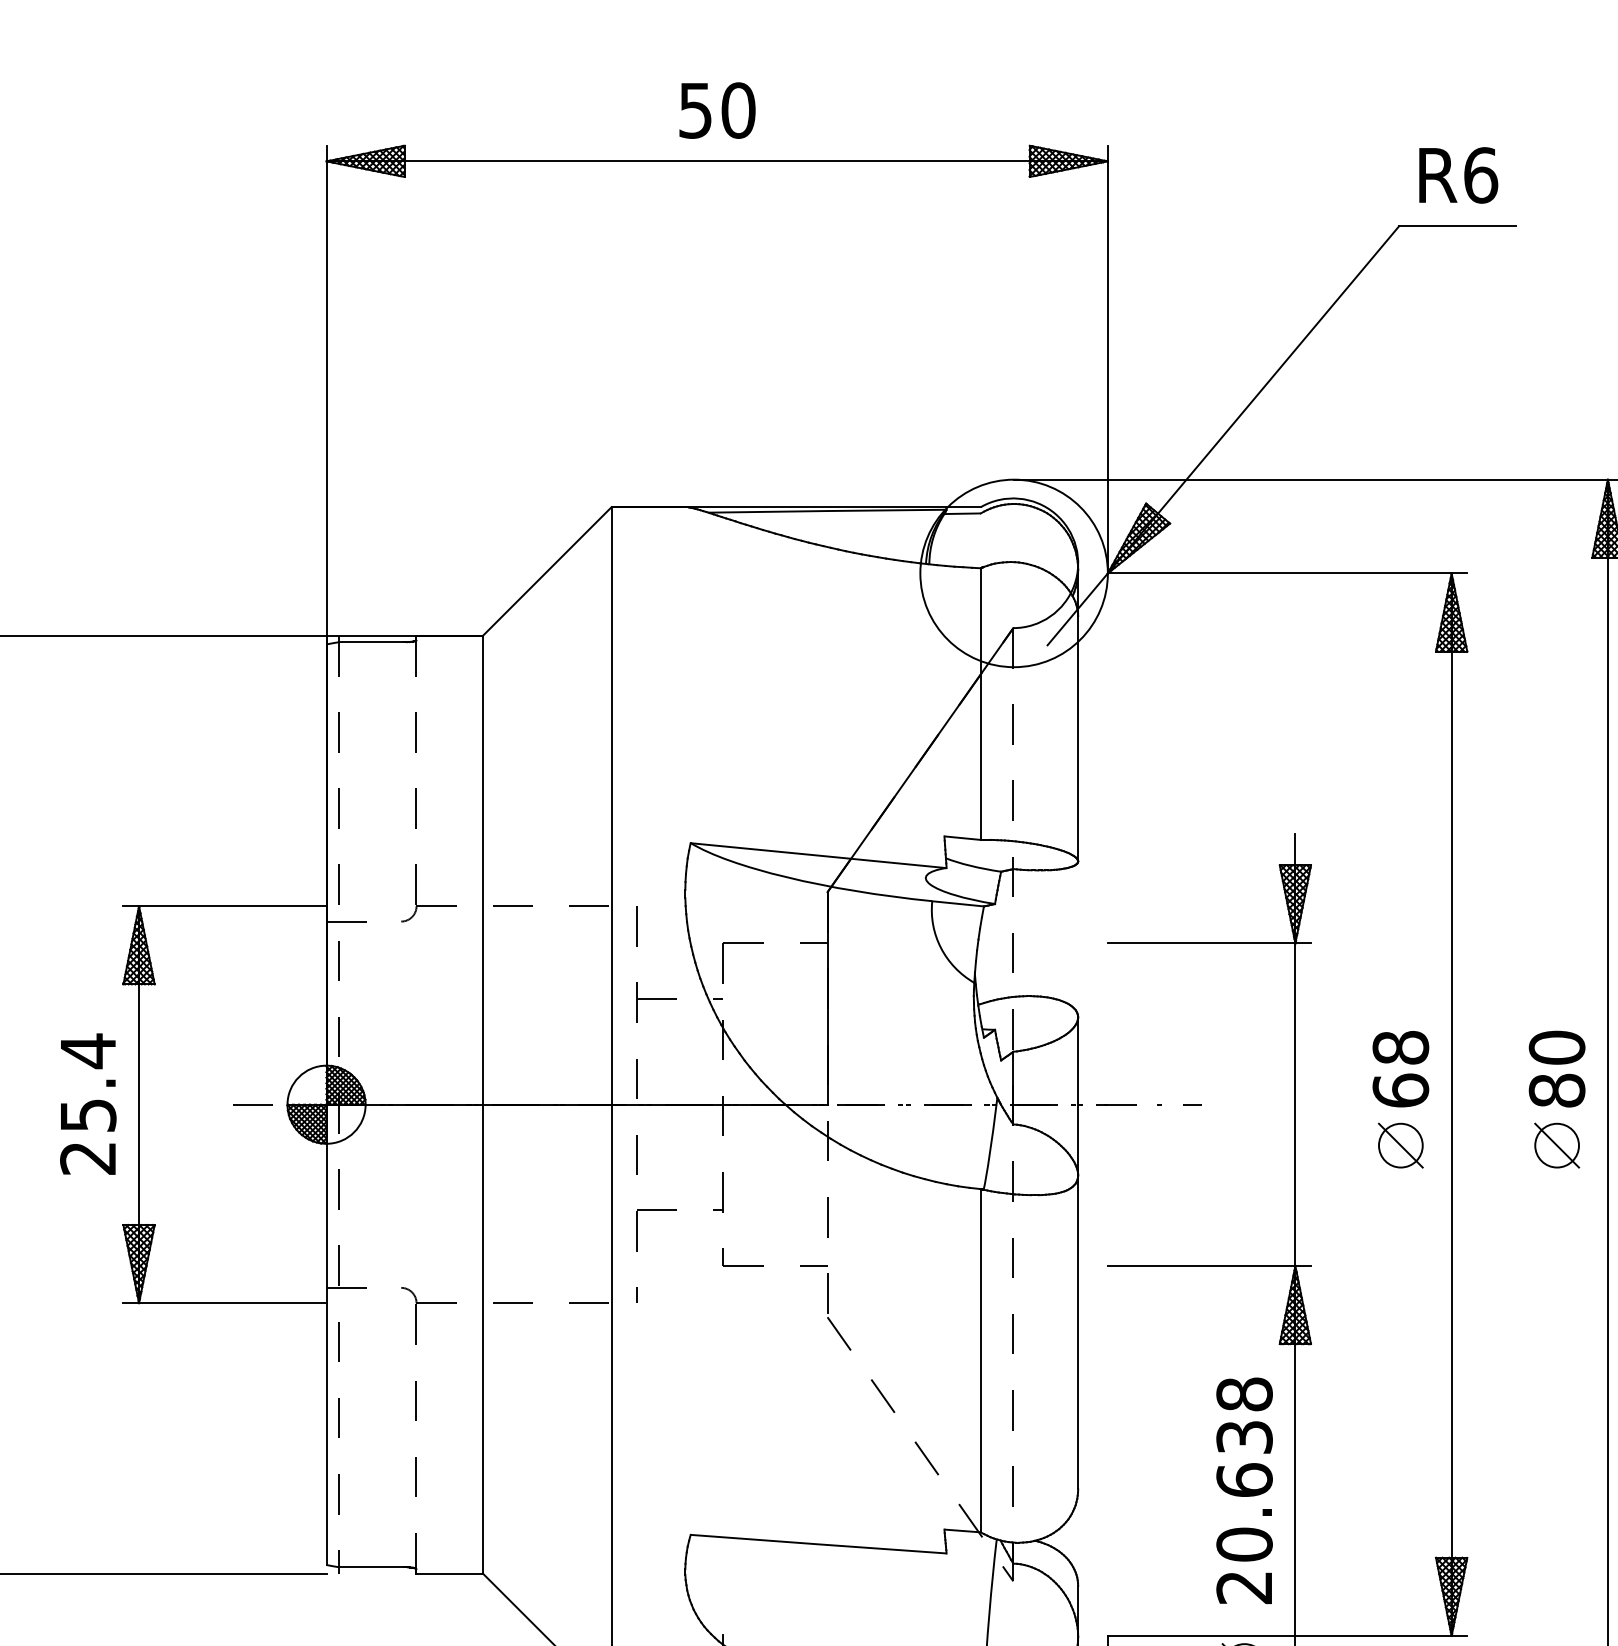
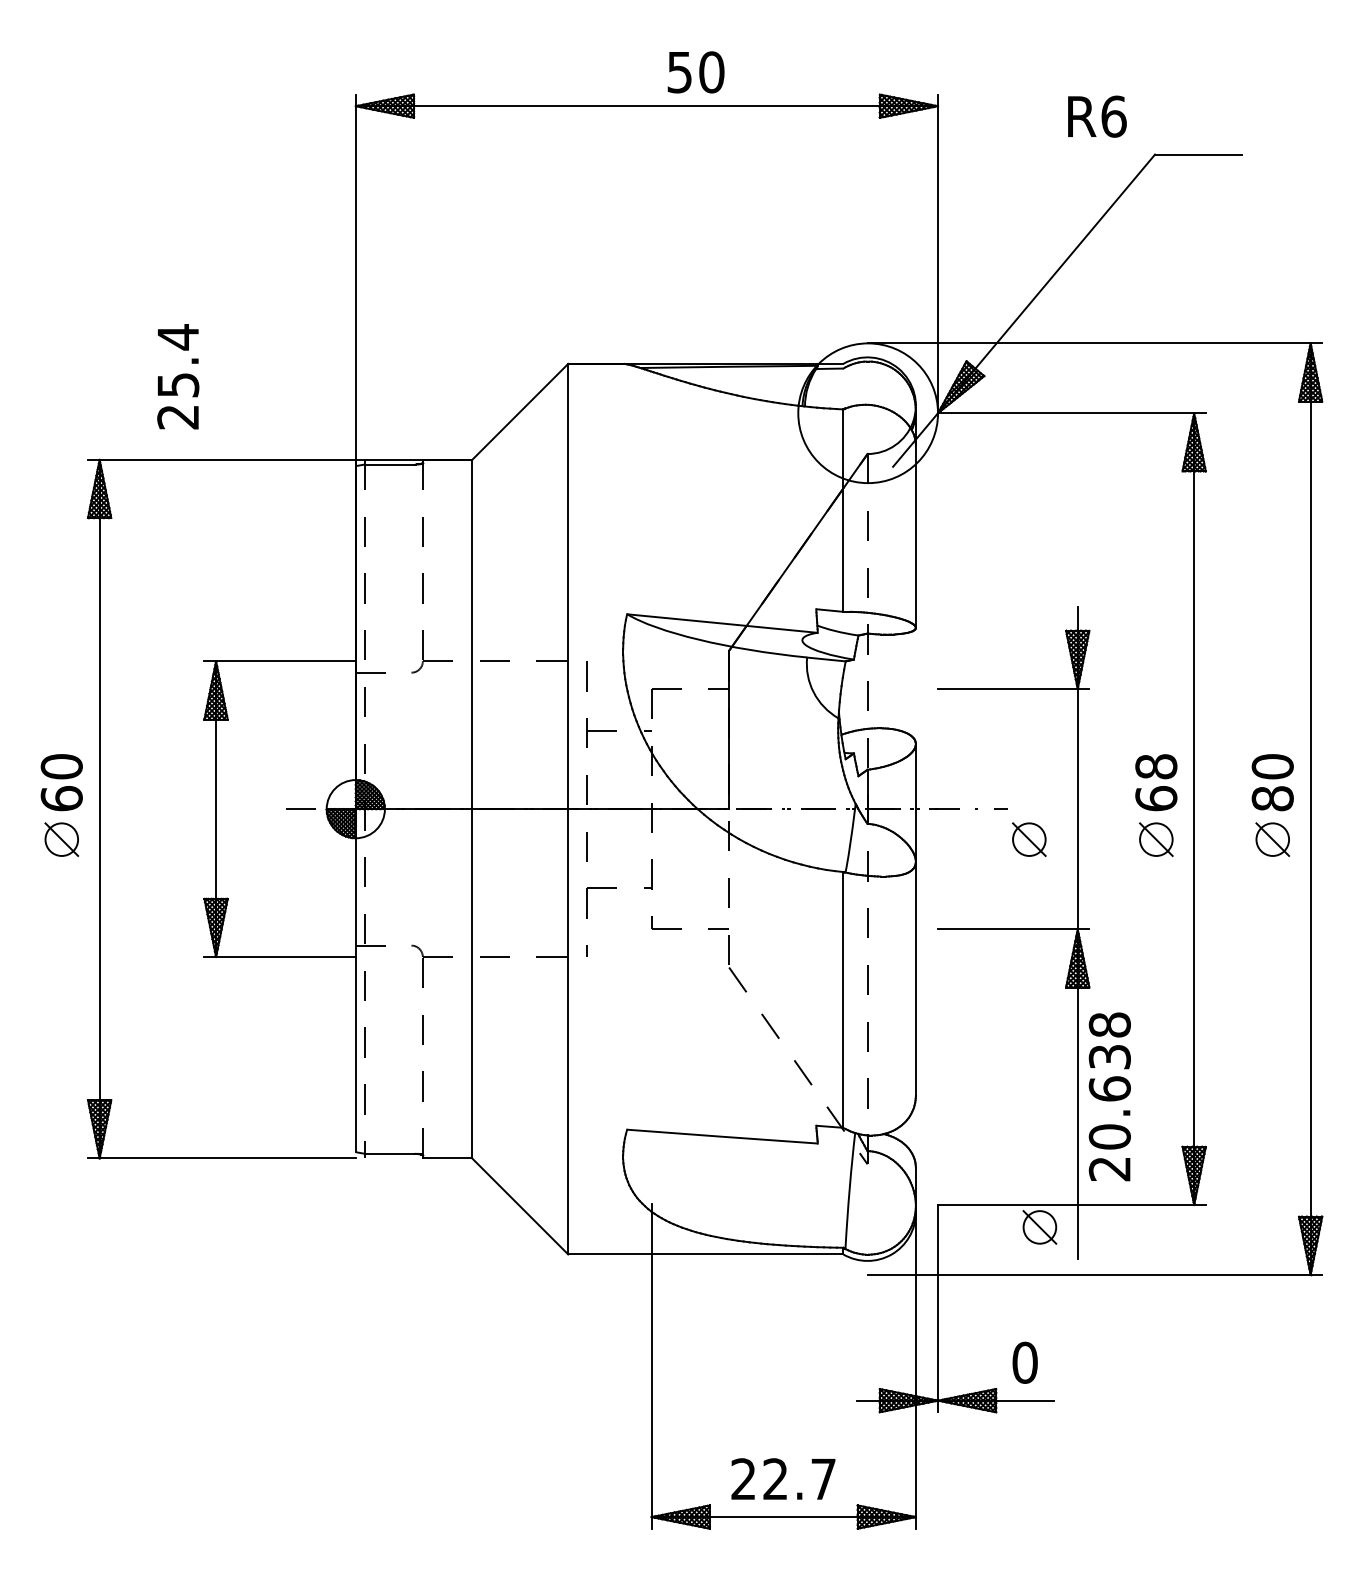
text: (716, 110) -> (695, 72), moved
text: (1458, 175) -> (1097, 116), moved
text: (88, 1103) -> (178, 376), moved
part: (1230, 1145) -> (1029, 839), added
text: (1244, 1490) -> (1109, 1096), moved

